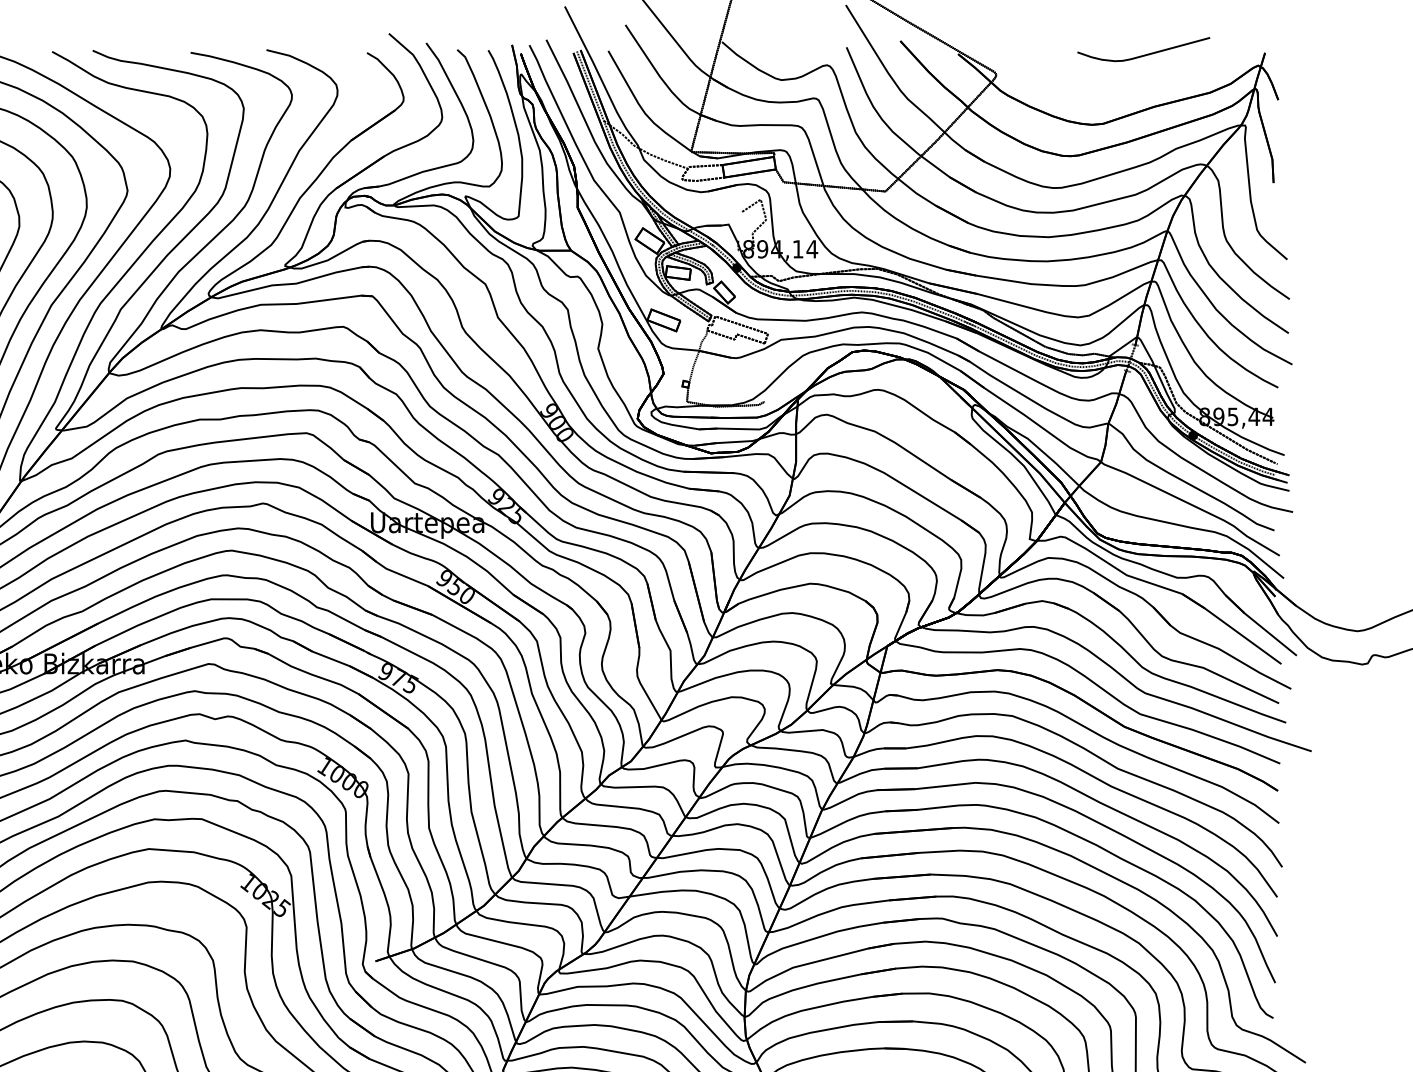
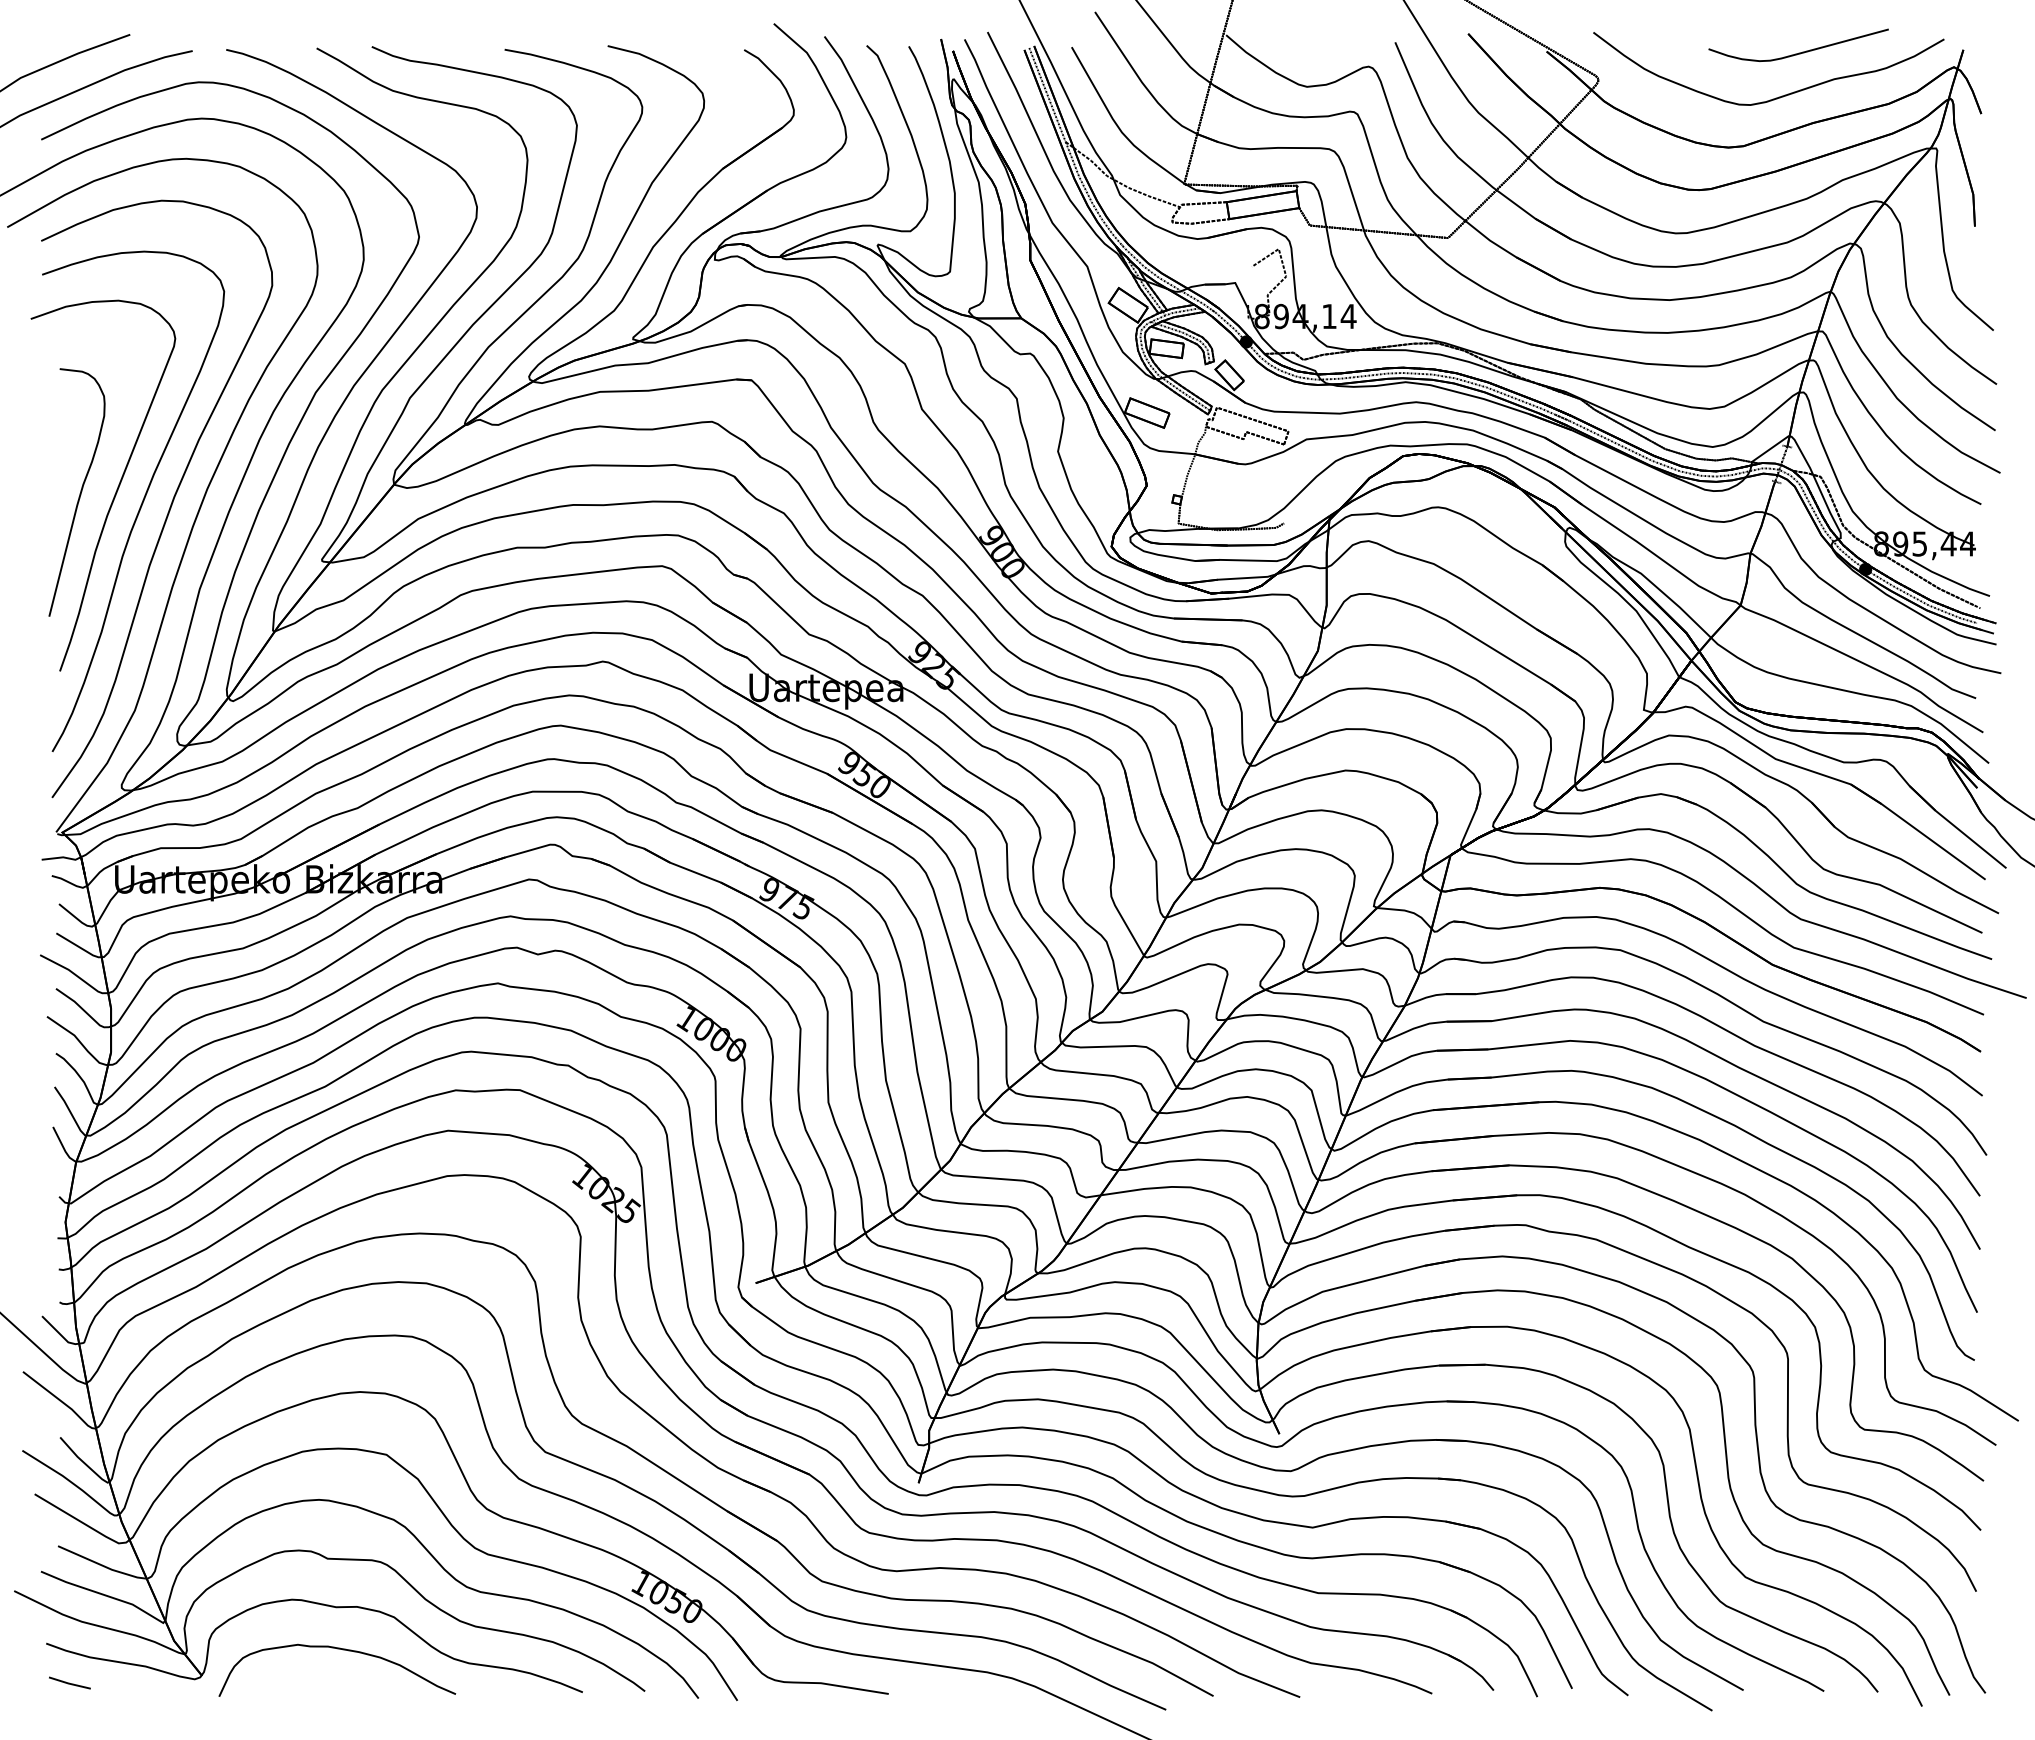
part: (1129, 87) -> (1779, 96), added

